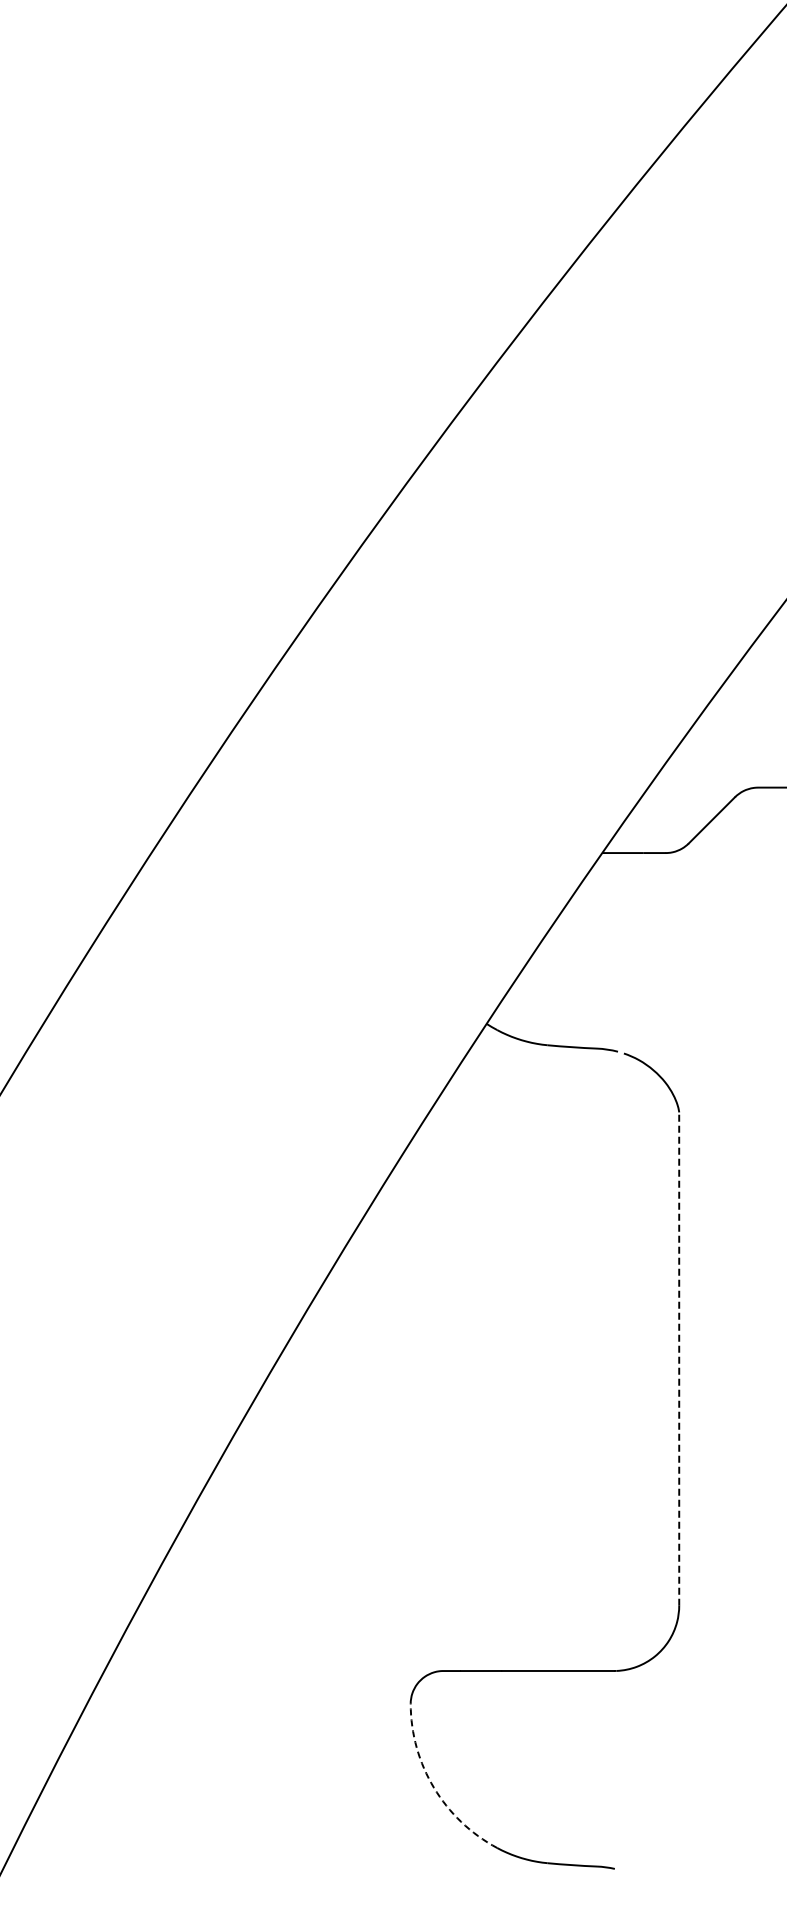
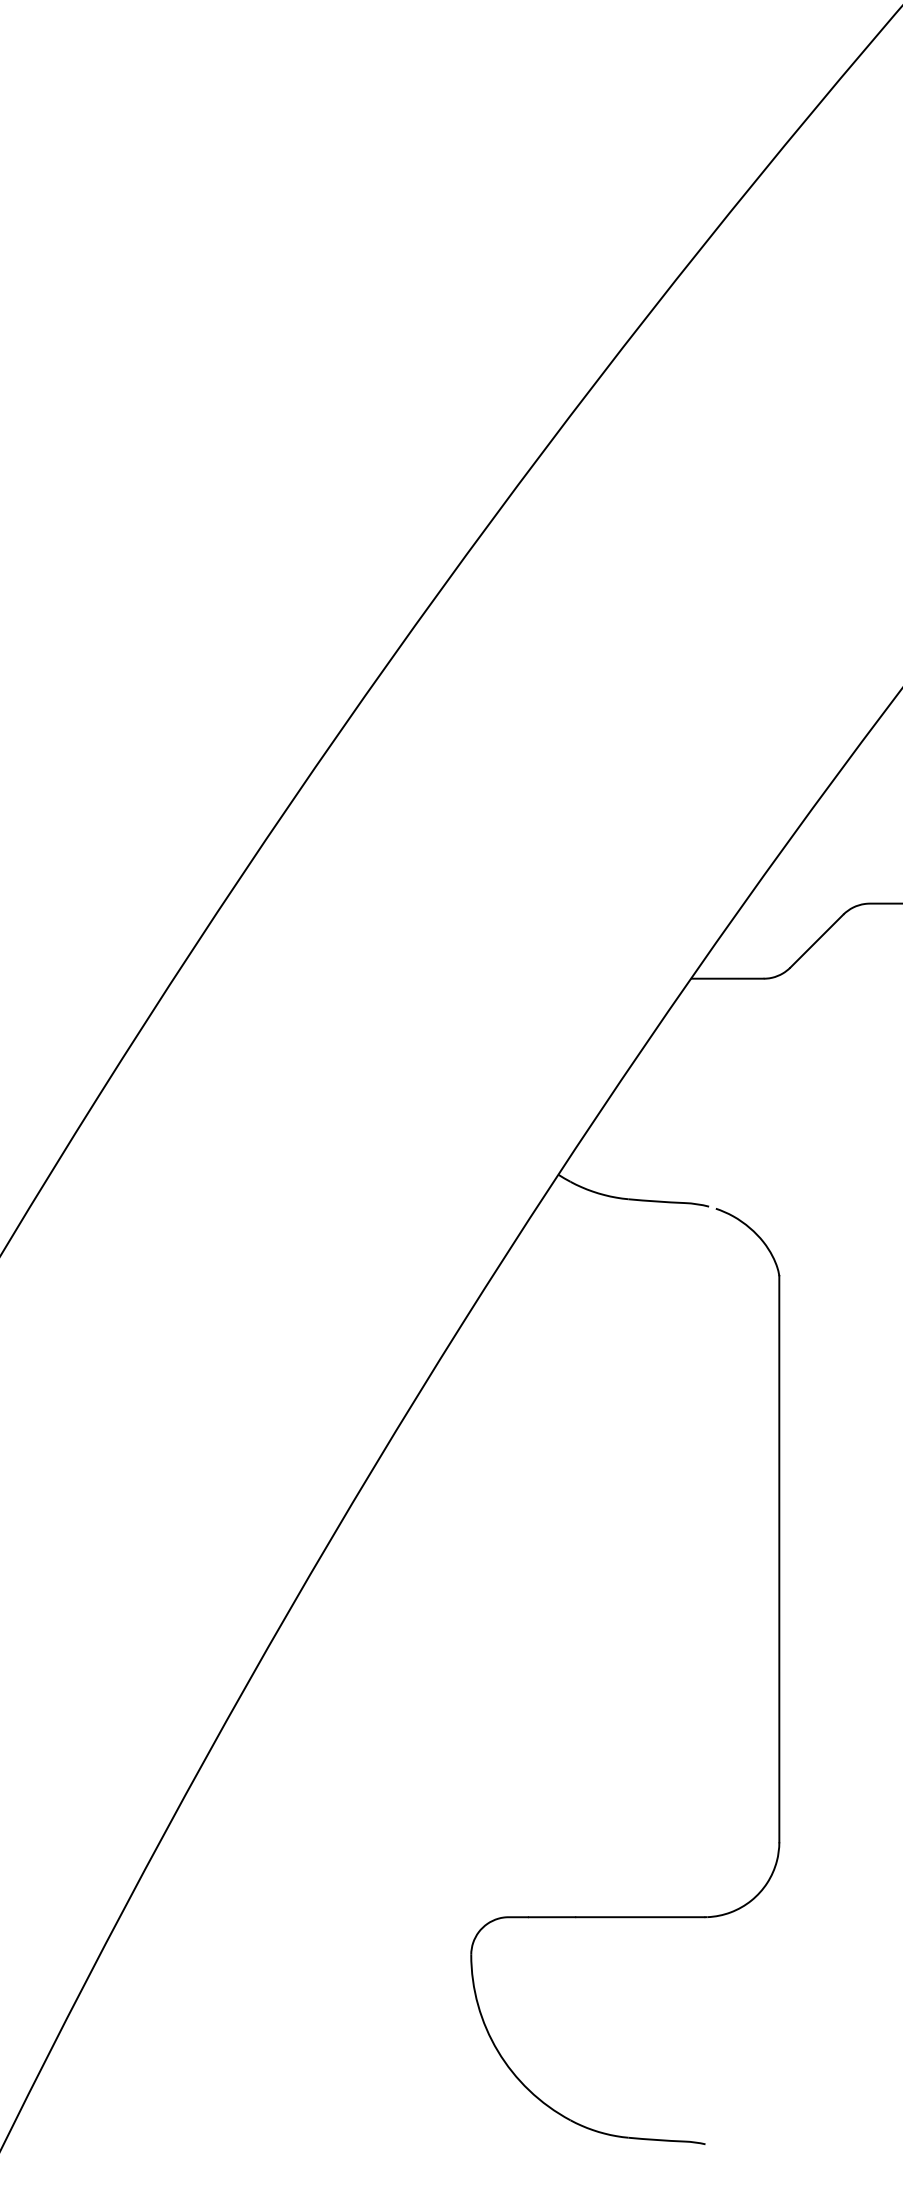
line: (679, 1358) -> (779, 1558), dashed -> solid
arc: (434, 1787) -> (498, 2050), dashed -> solid

